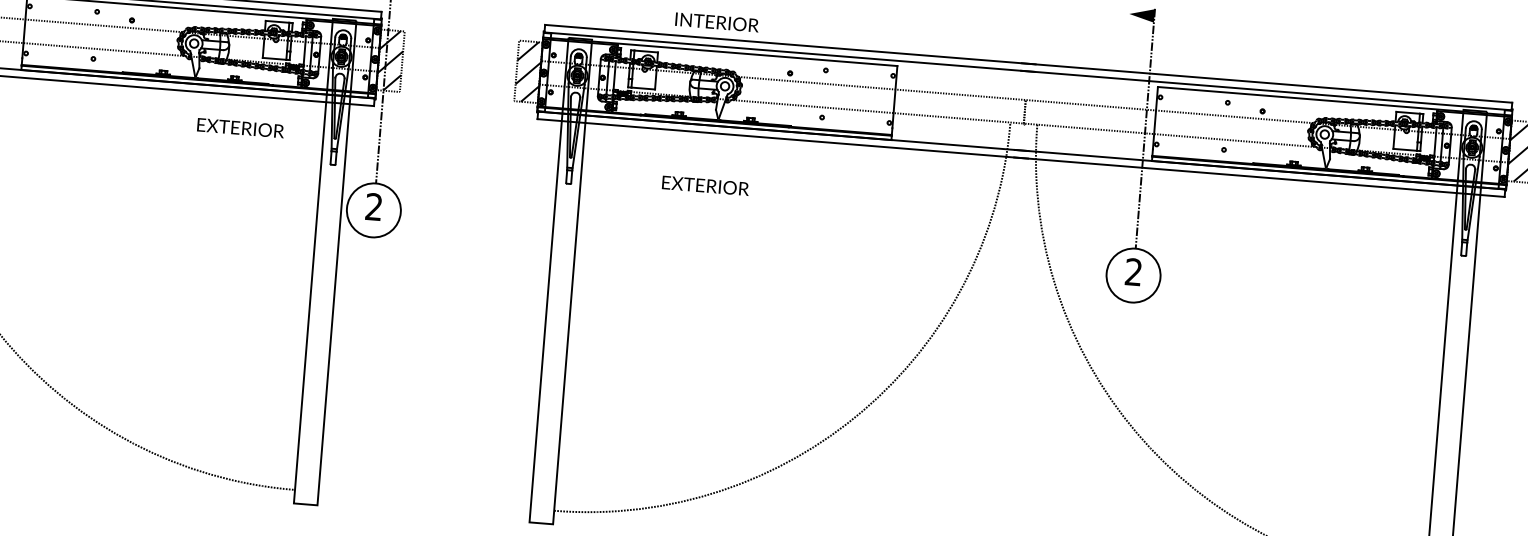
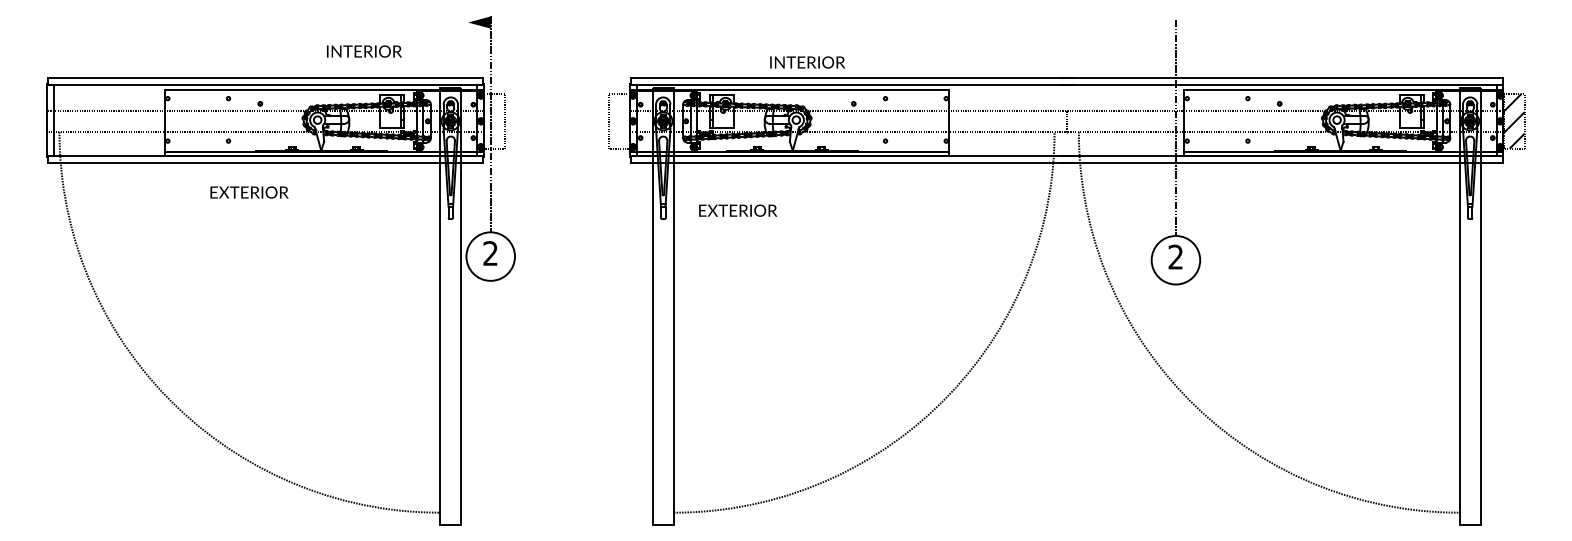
fill: (1141, 15) -> (1164, 26), removed
text: (716, 22) -> (807, 62), moved
hatch: (390, 60) -> (494, 121), removed
hatch: (527, 71) -> (618, 121), removed
text: (240, 128) -> (249, 192), moved
text: (706, 185) -> (738, 210), moved

